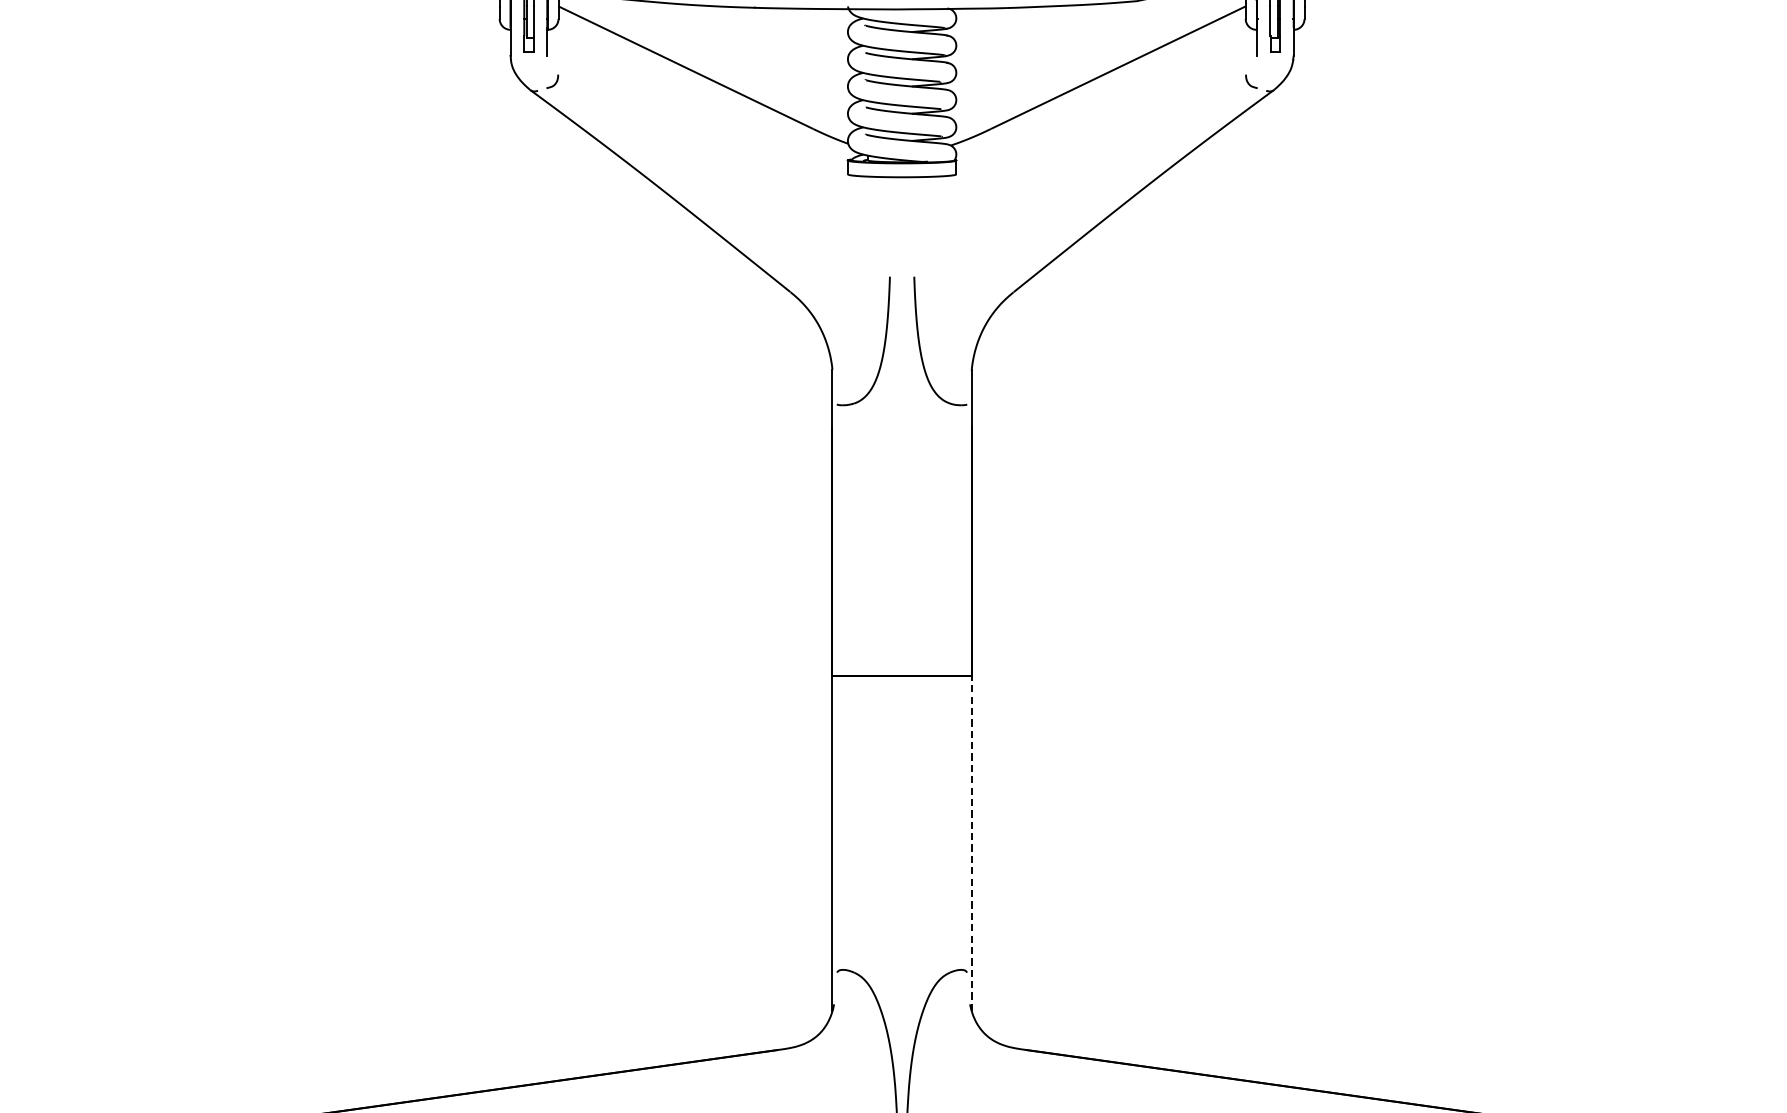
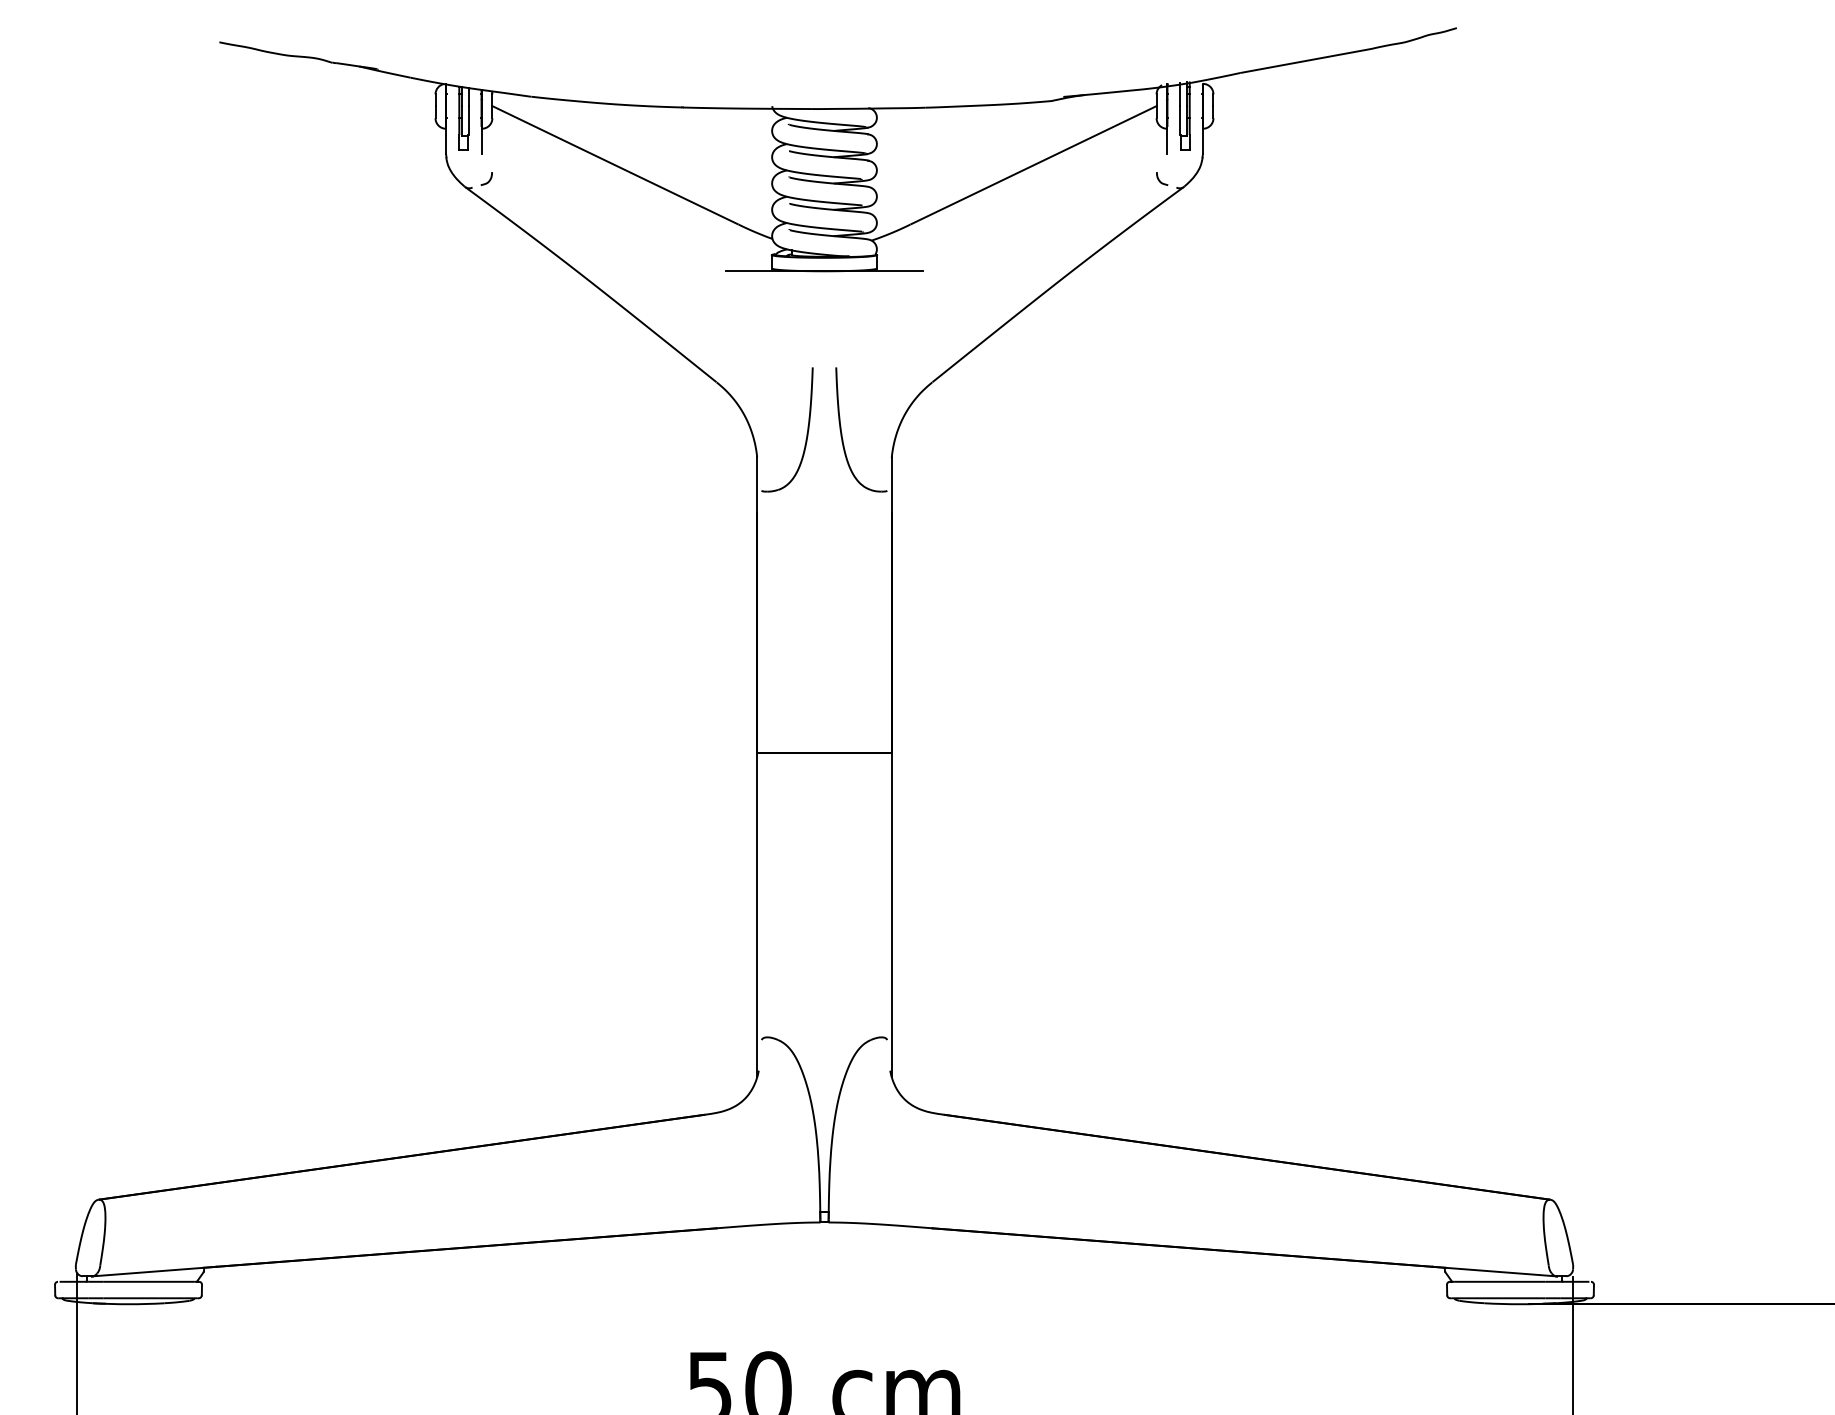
line: (902, 177) -> (824, 271), added
line: (971, 842) -> (891, 914), dashed -> solid

